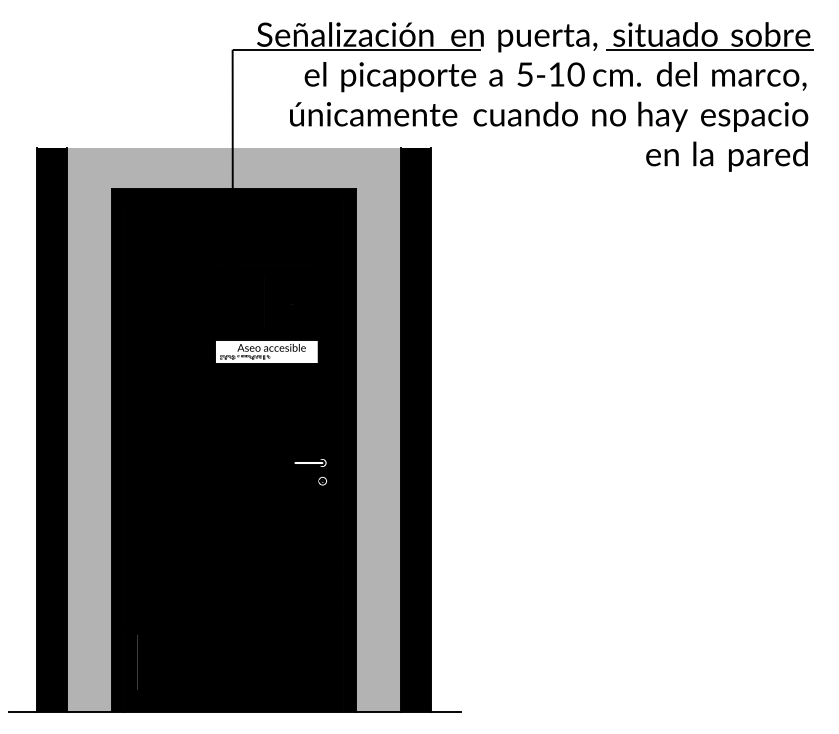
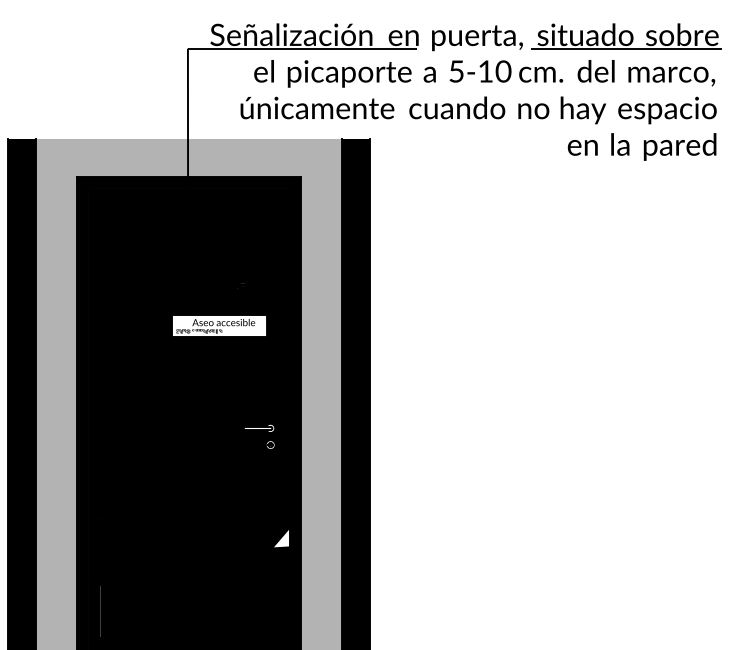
fill: (333, 581) -> (280, 537), removed

